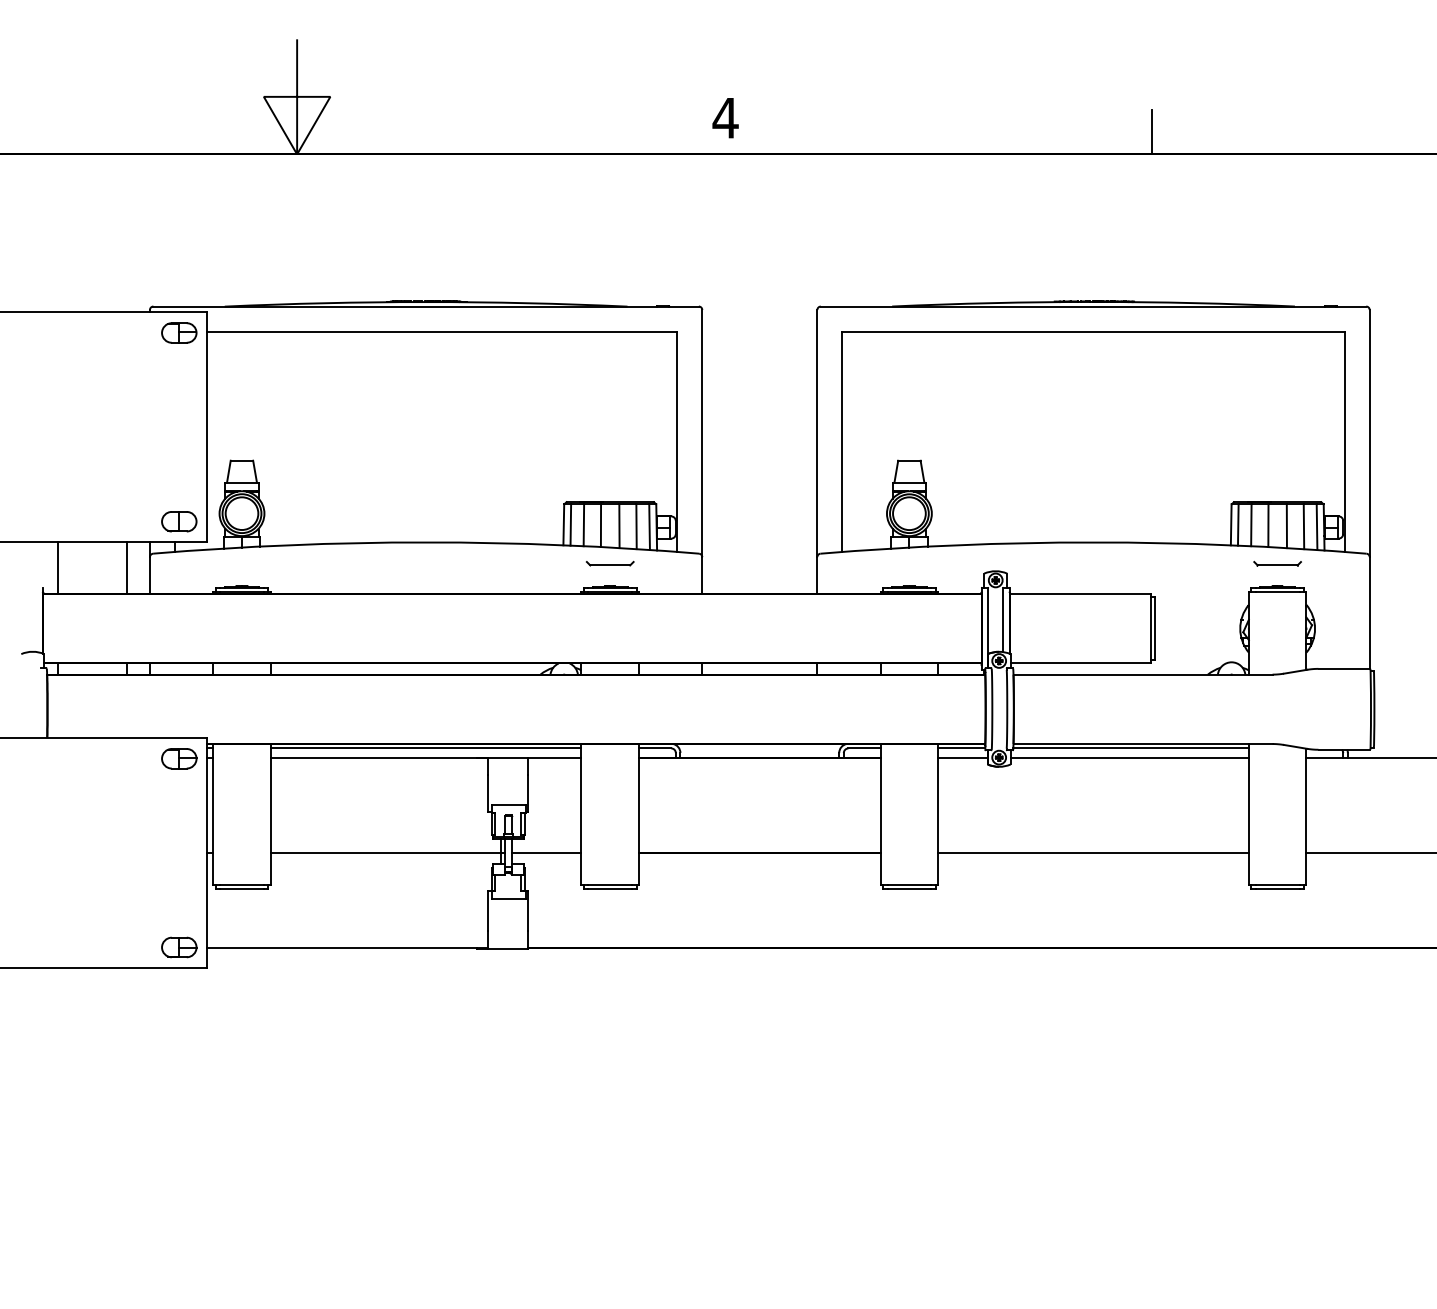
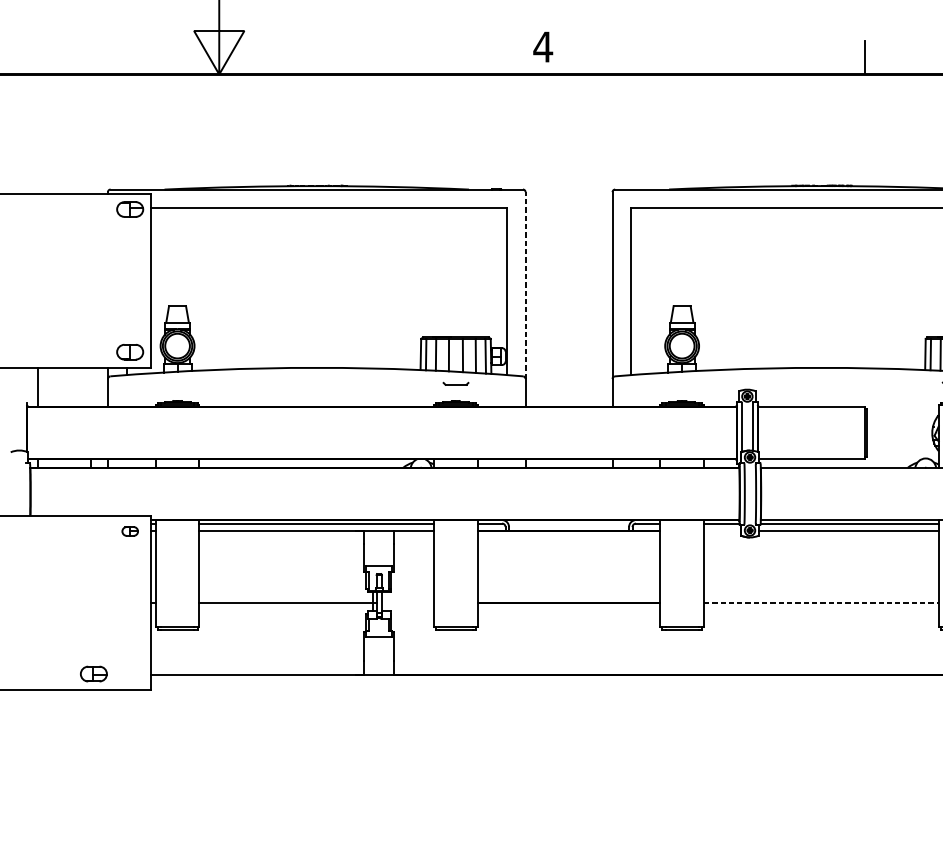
line: (702, 433) -> (525, 285), solid -> dashed
part: (610, 563) -> (456, 383), size x0.7
line: (126, 568) -> (90, 387), removed
part: (179, 758) -> (130, 531), size x0.6
line: (962, 758) -> (722, 531), removed
line: (546, 853) -> (407, 603), removed
line: (1094, 853) -> (822, 603), solid -> dashed
part: (179, 947) -> (94, 674), moved

